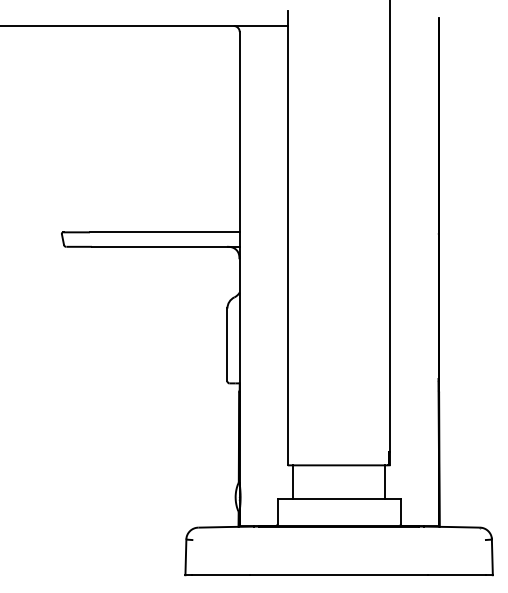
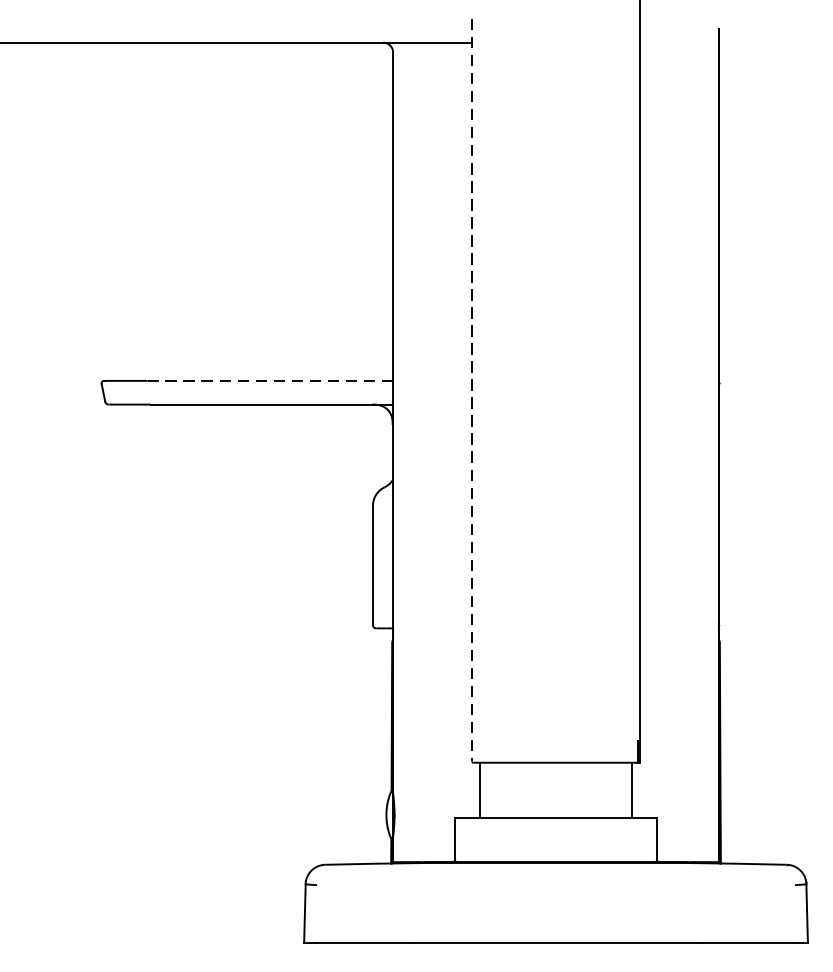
line: (164, 232) -> (269, 381), solid -> dashed
line: (287, 237) -> (471, 389), solid -> dashed

